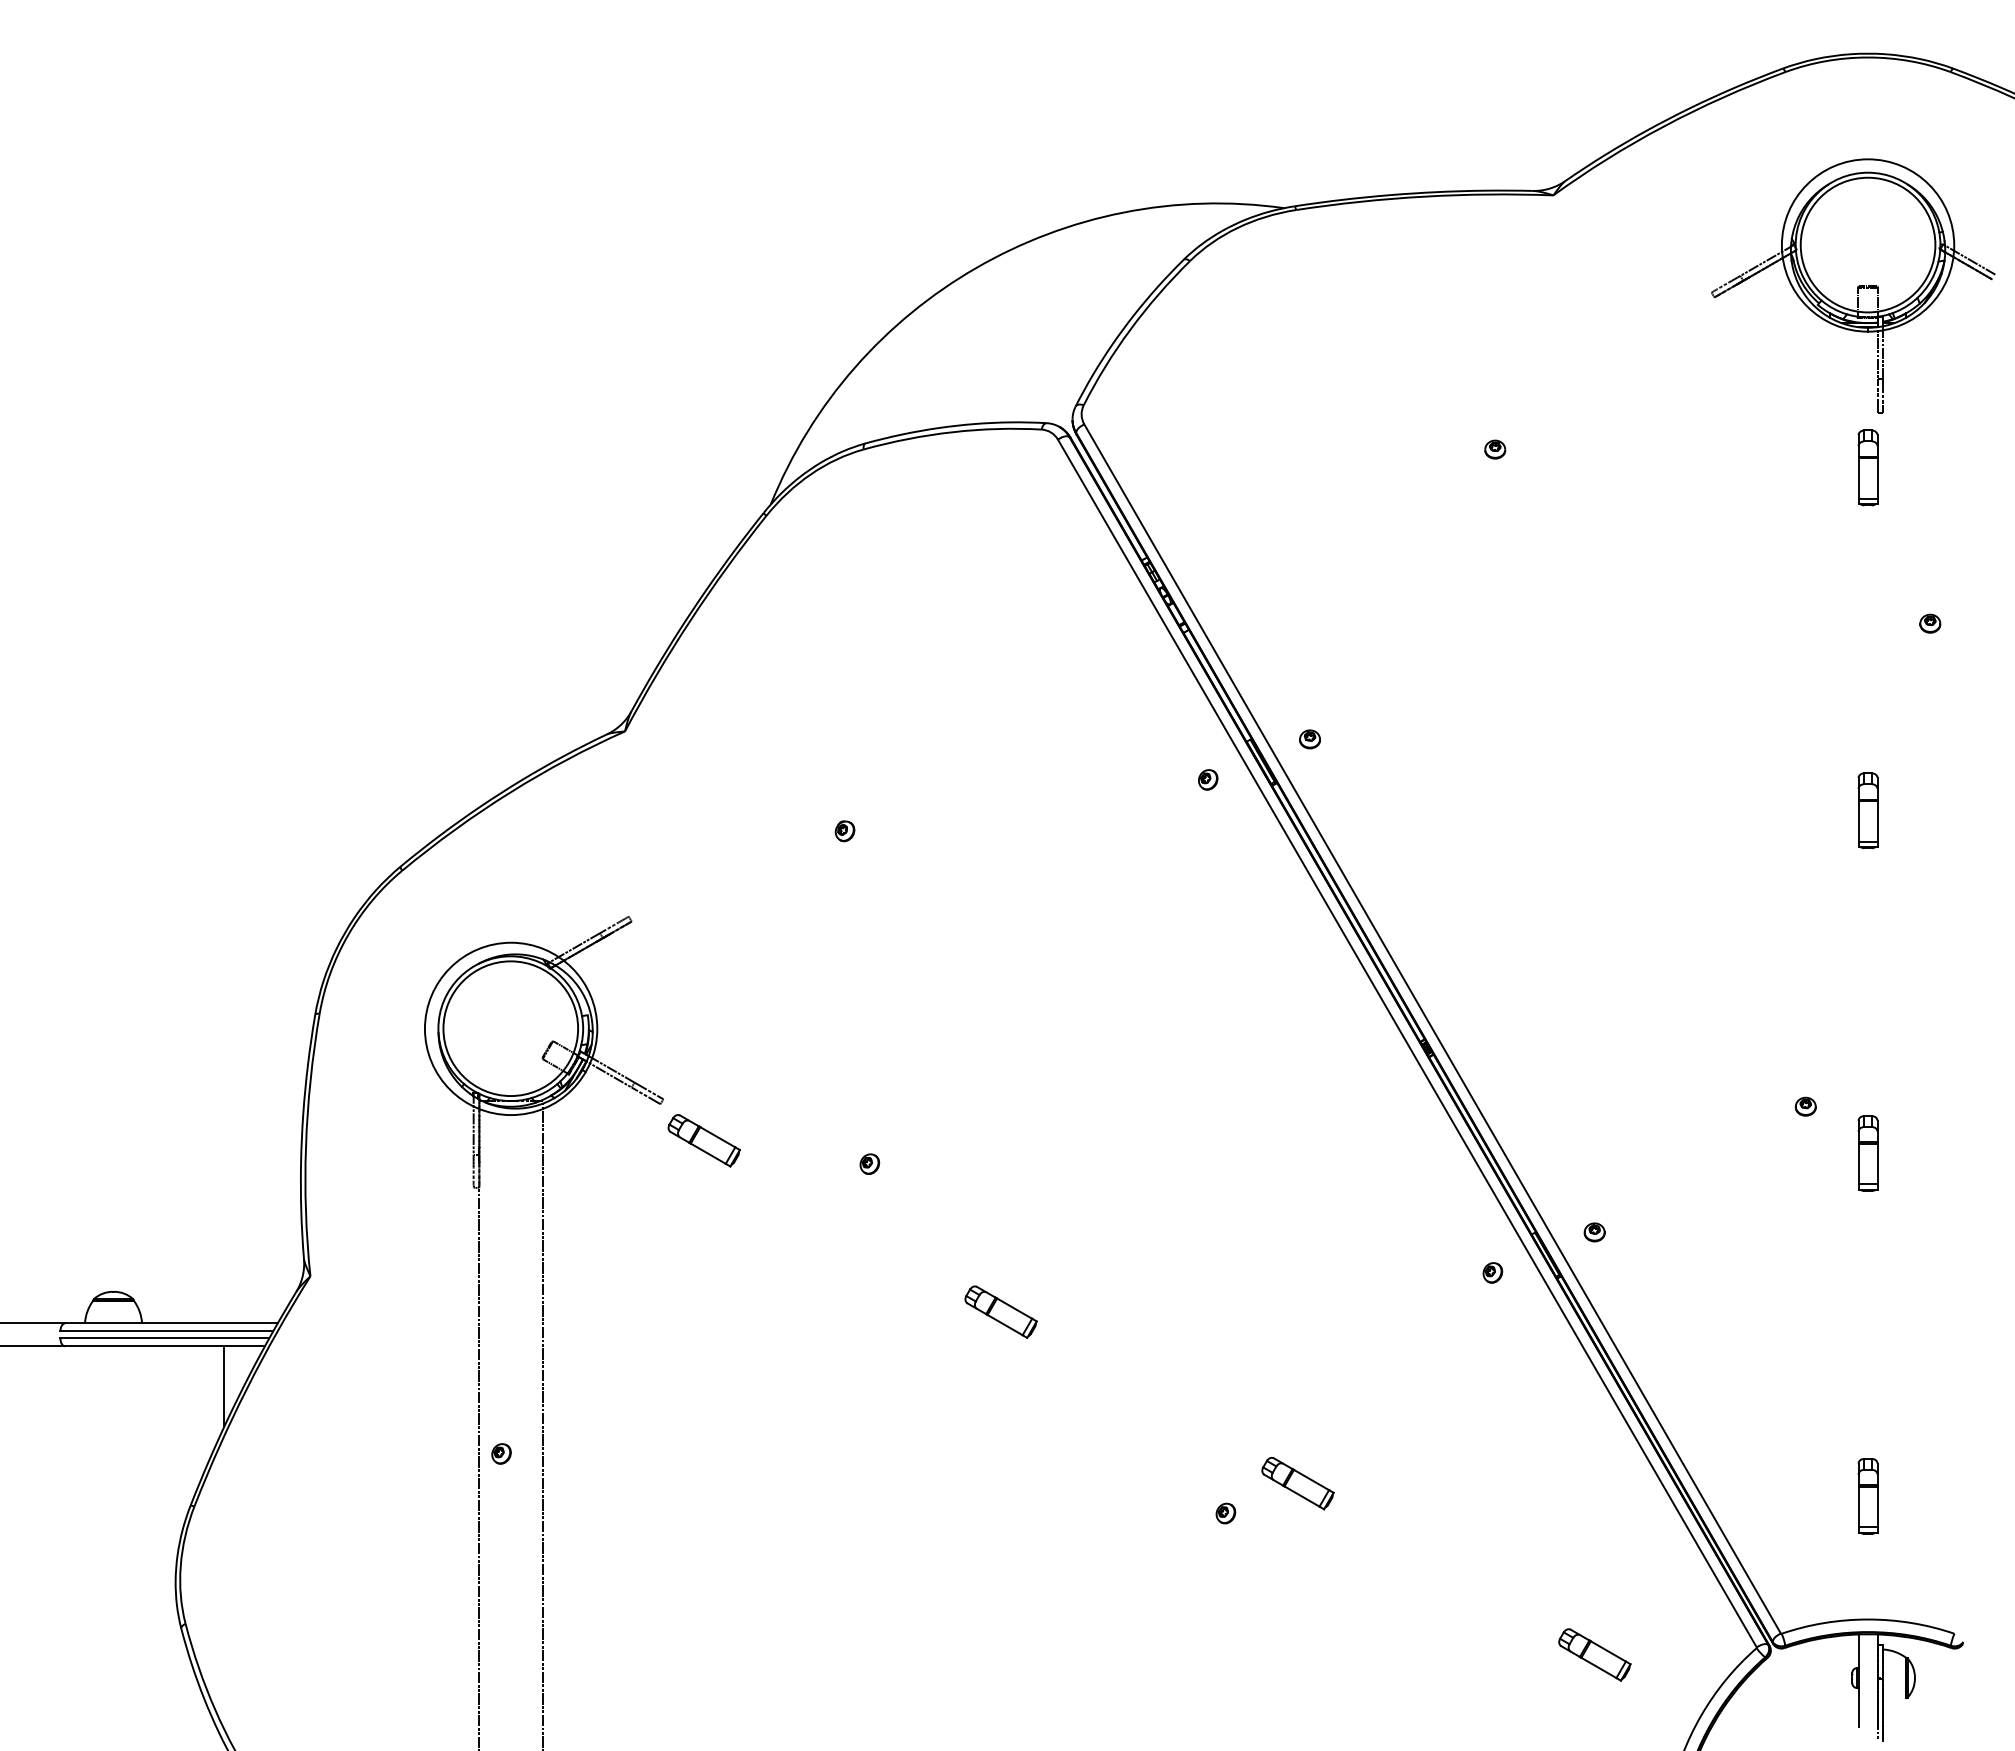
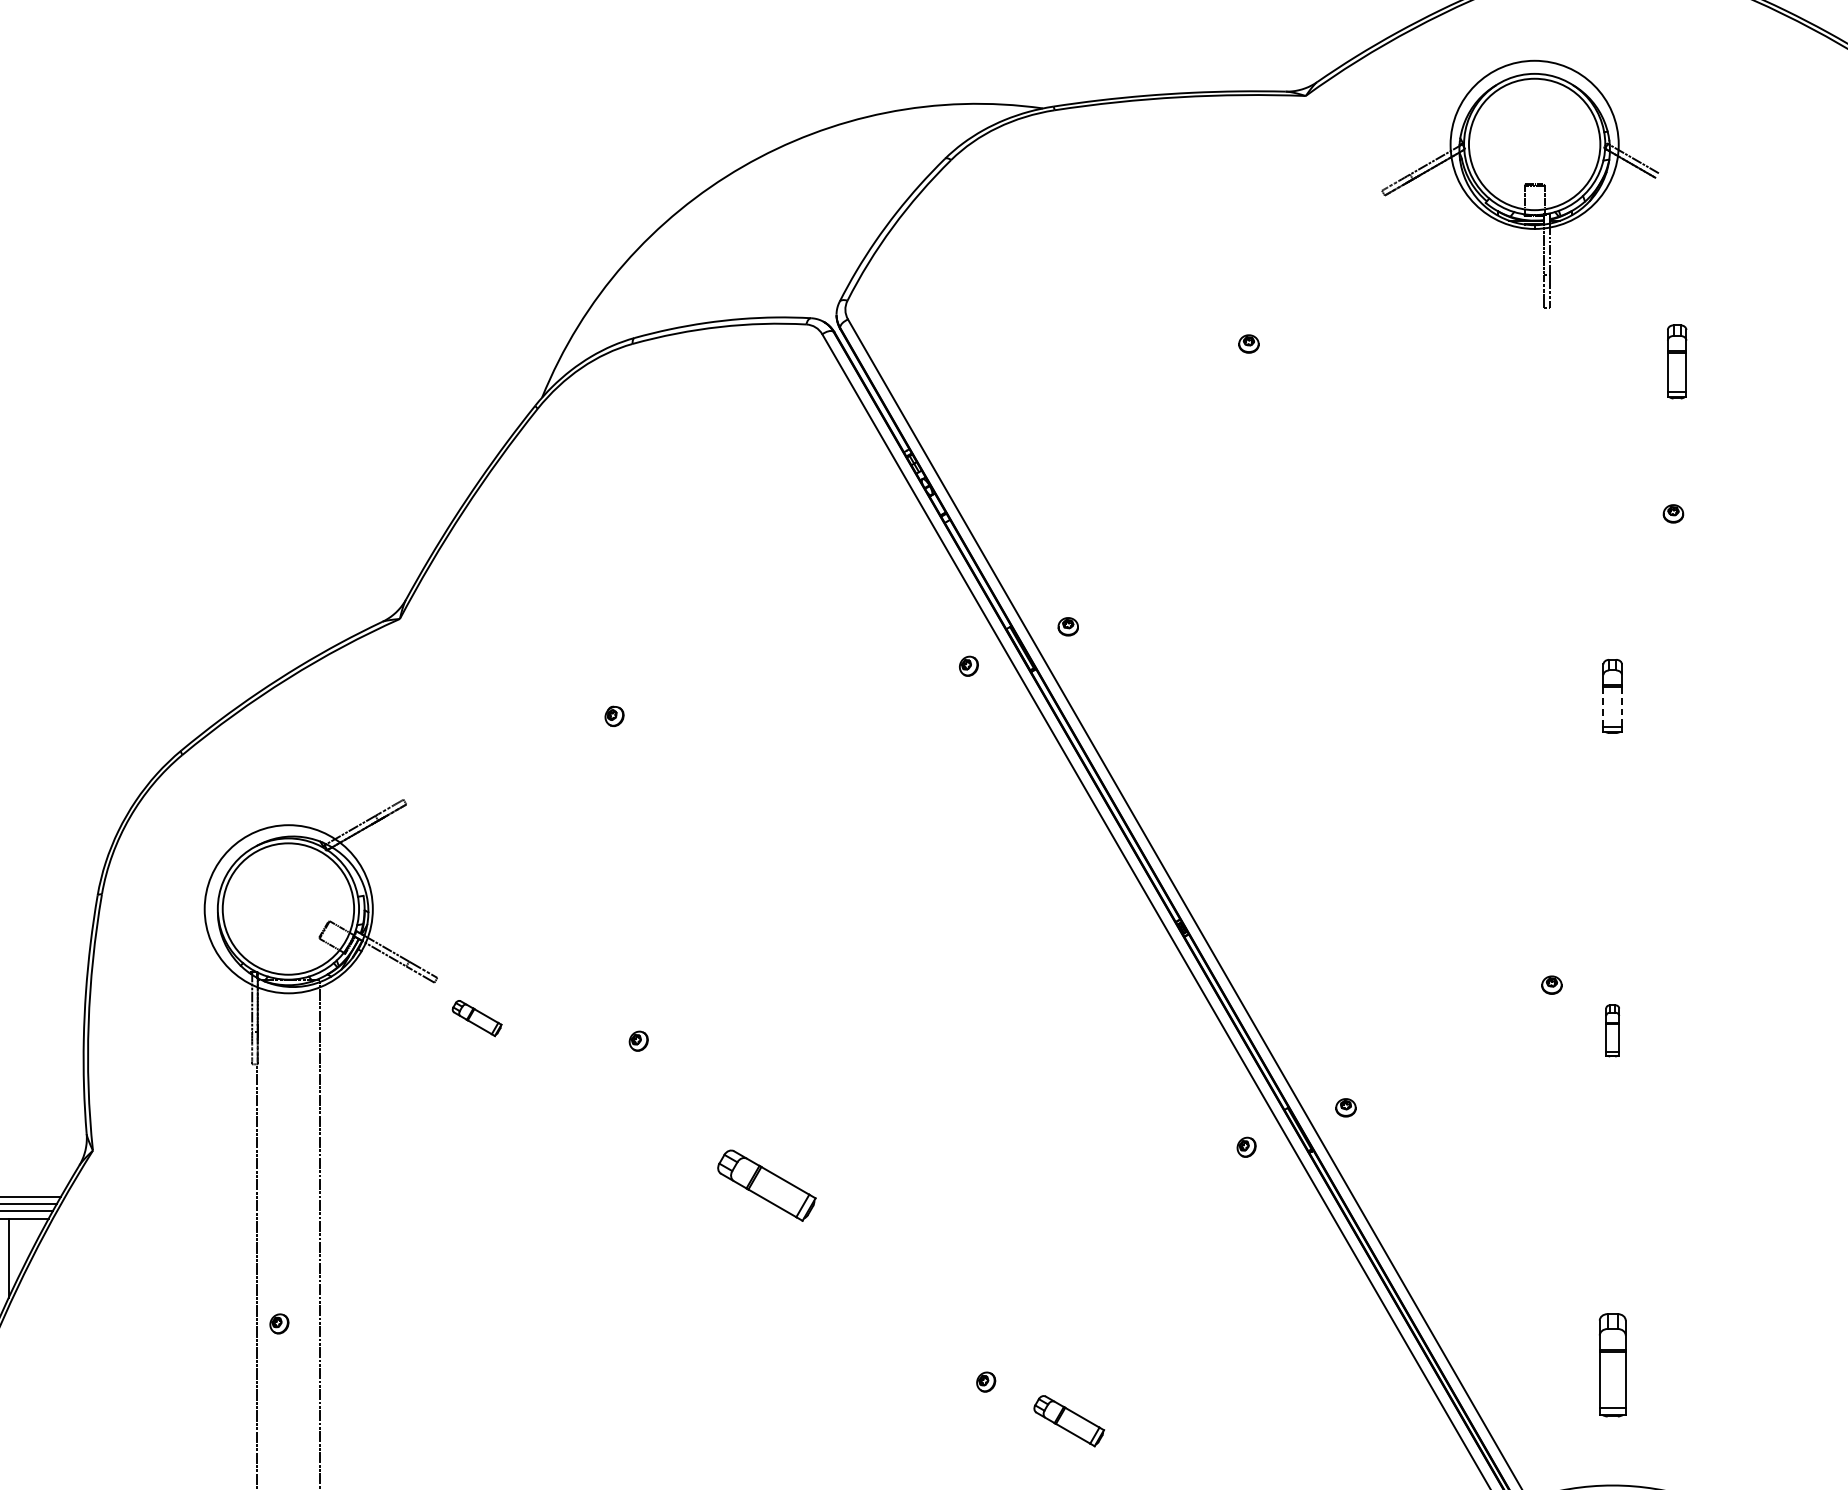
part: (1853, 285) -> (1520, 183), moved
part: (1867, 467) -> (1676, 361), moved
line: (1858, 820) -> (1603, 705), solid -> dashed
line: (1877, 821) -> (1621, 706), solid -> dashed
part: (703, 1140) -> (476, 1018), size x0.7
part: (1867, 1153) -> (1612, 1030), size x0.7
part: (1000, 1311) -> (766, 1184), size x1.4
part: (1297, 1483) -> (1068, 1421), moved
part: (1867, 1496) -> (1612, 1365), size x1.4

